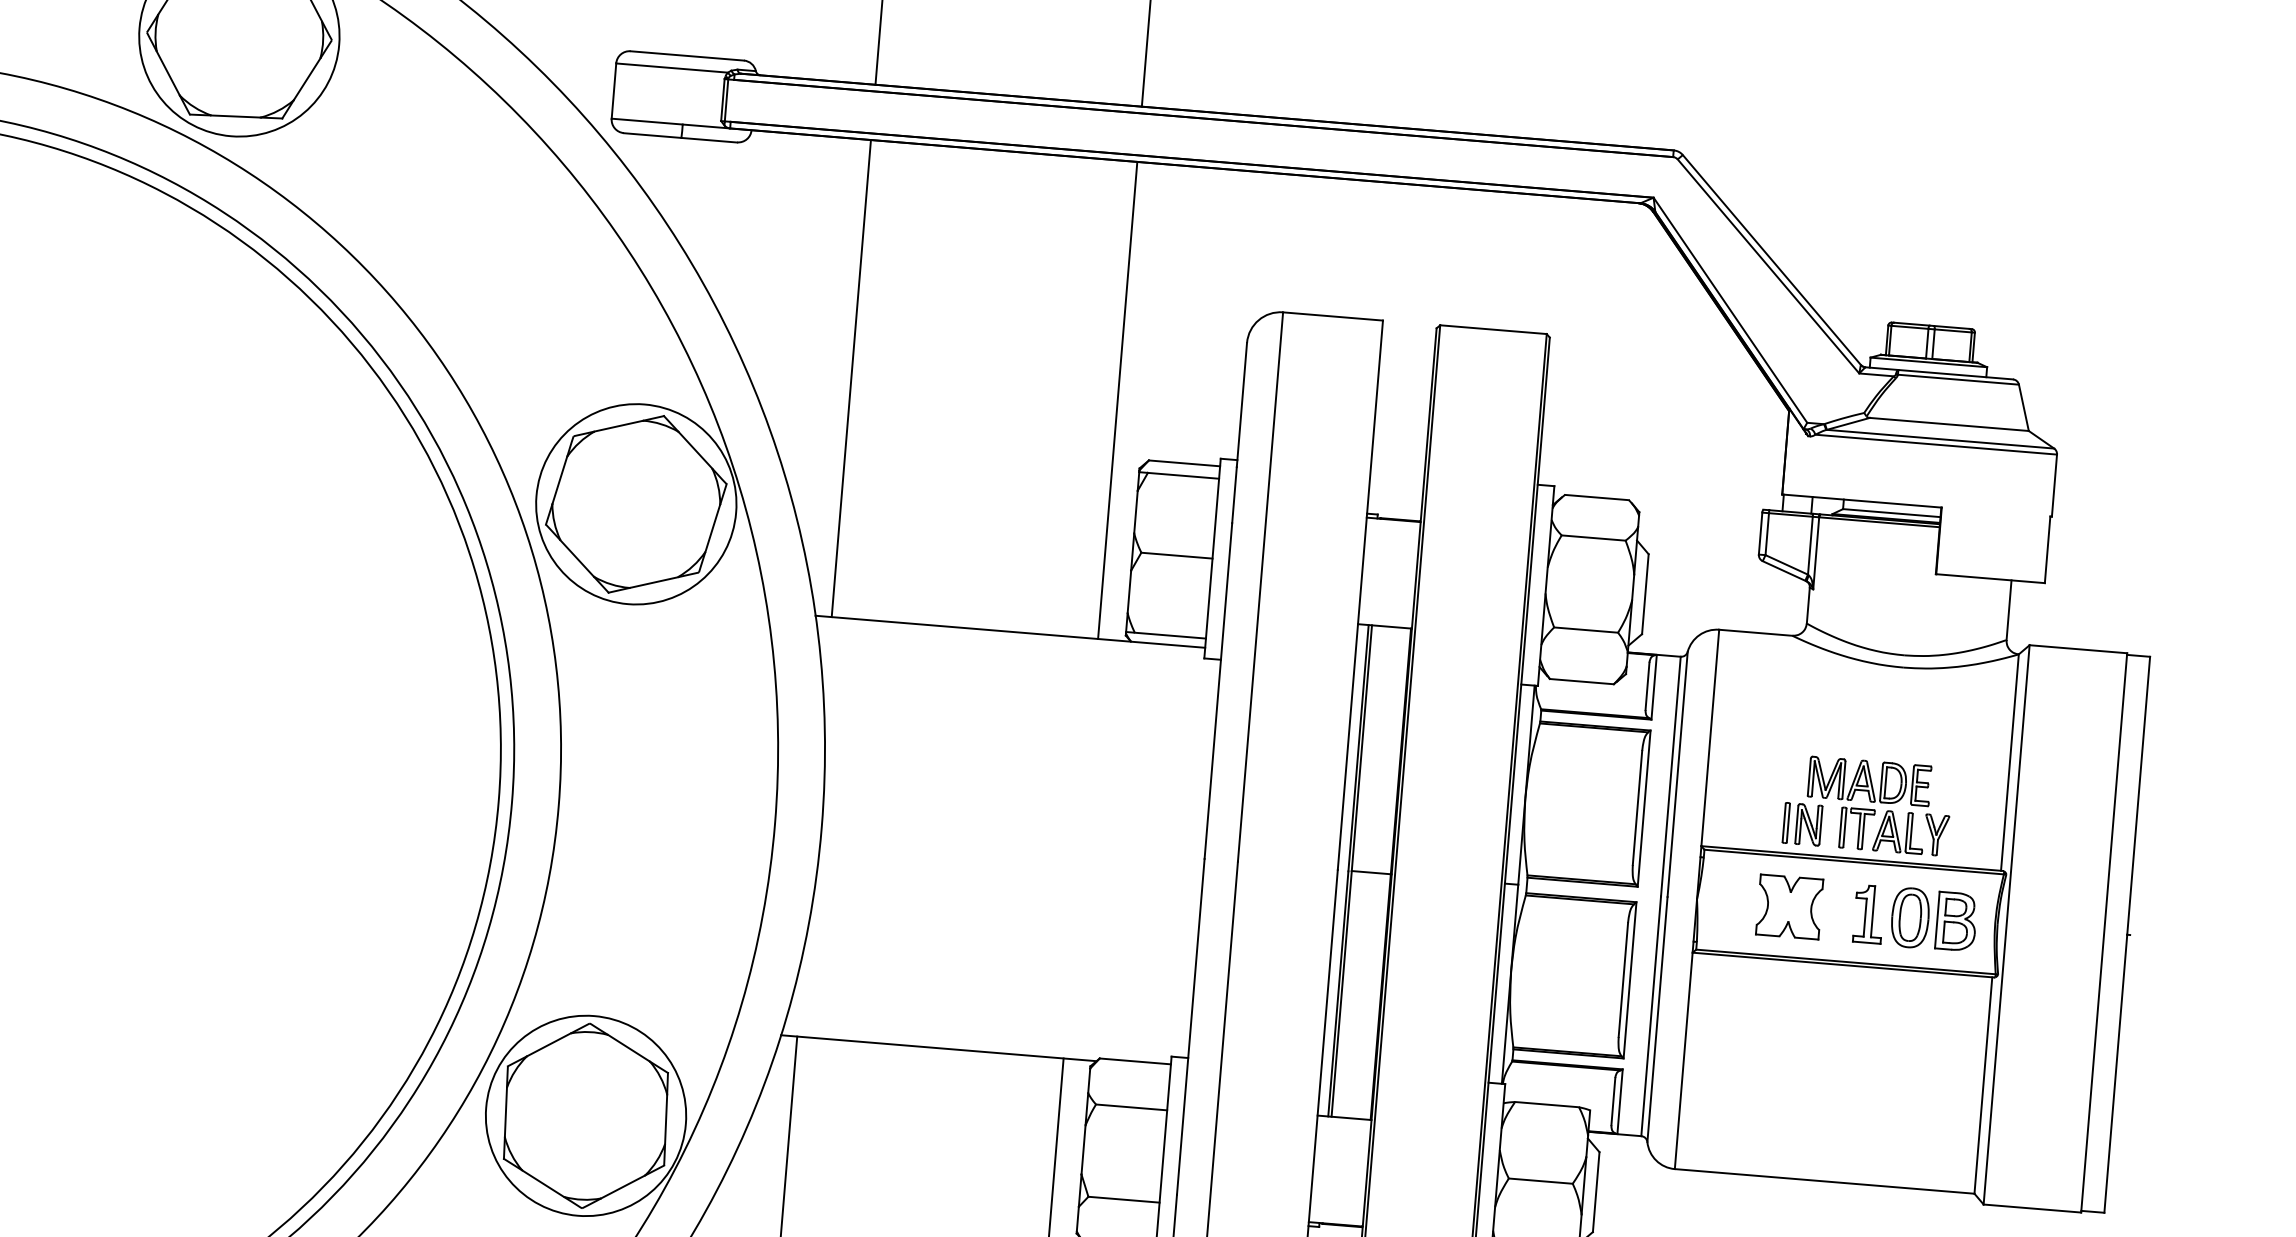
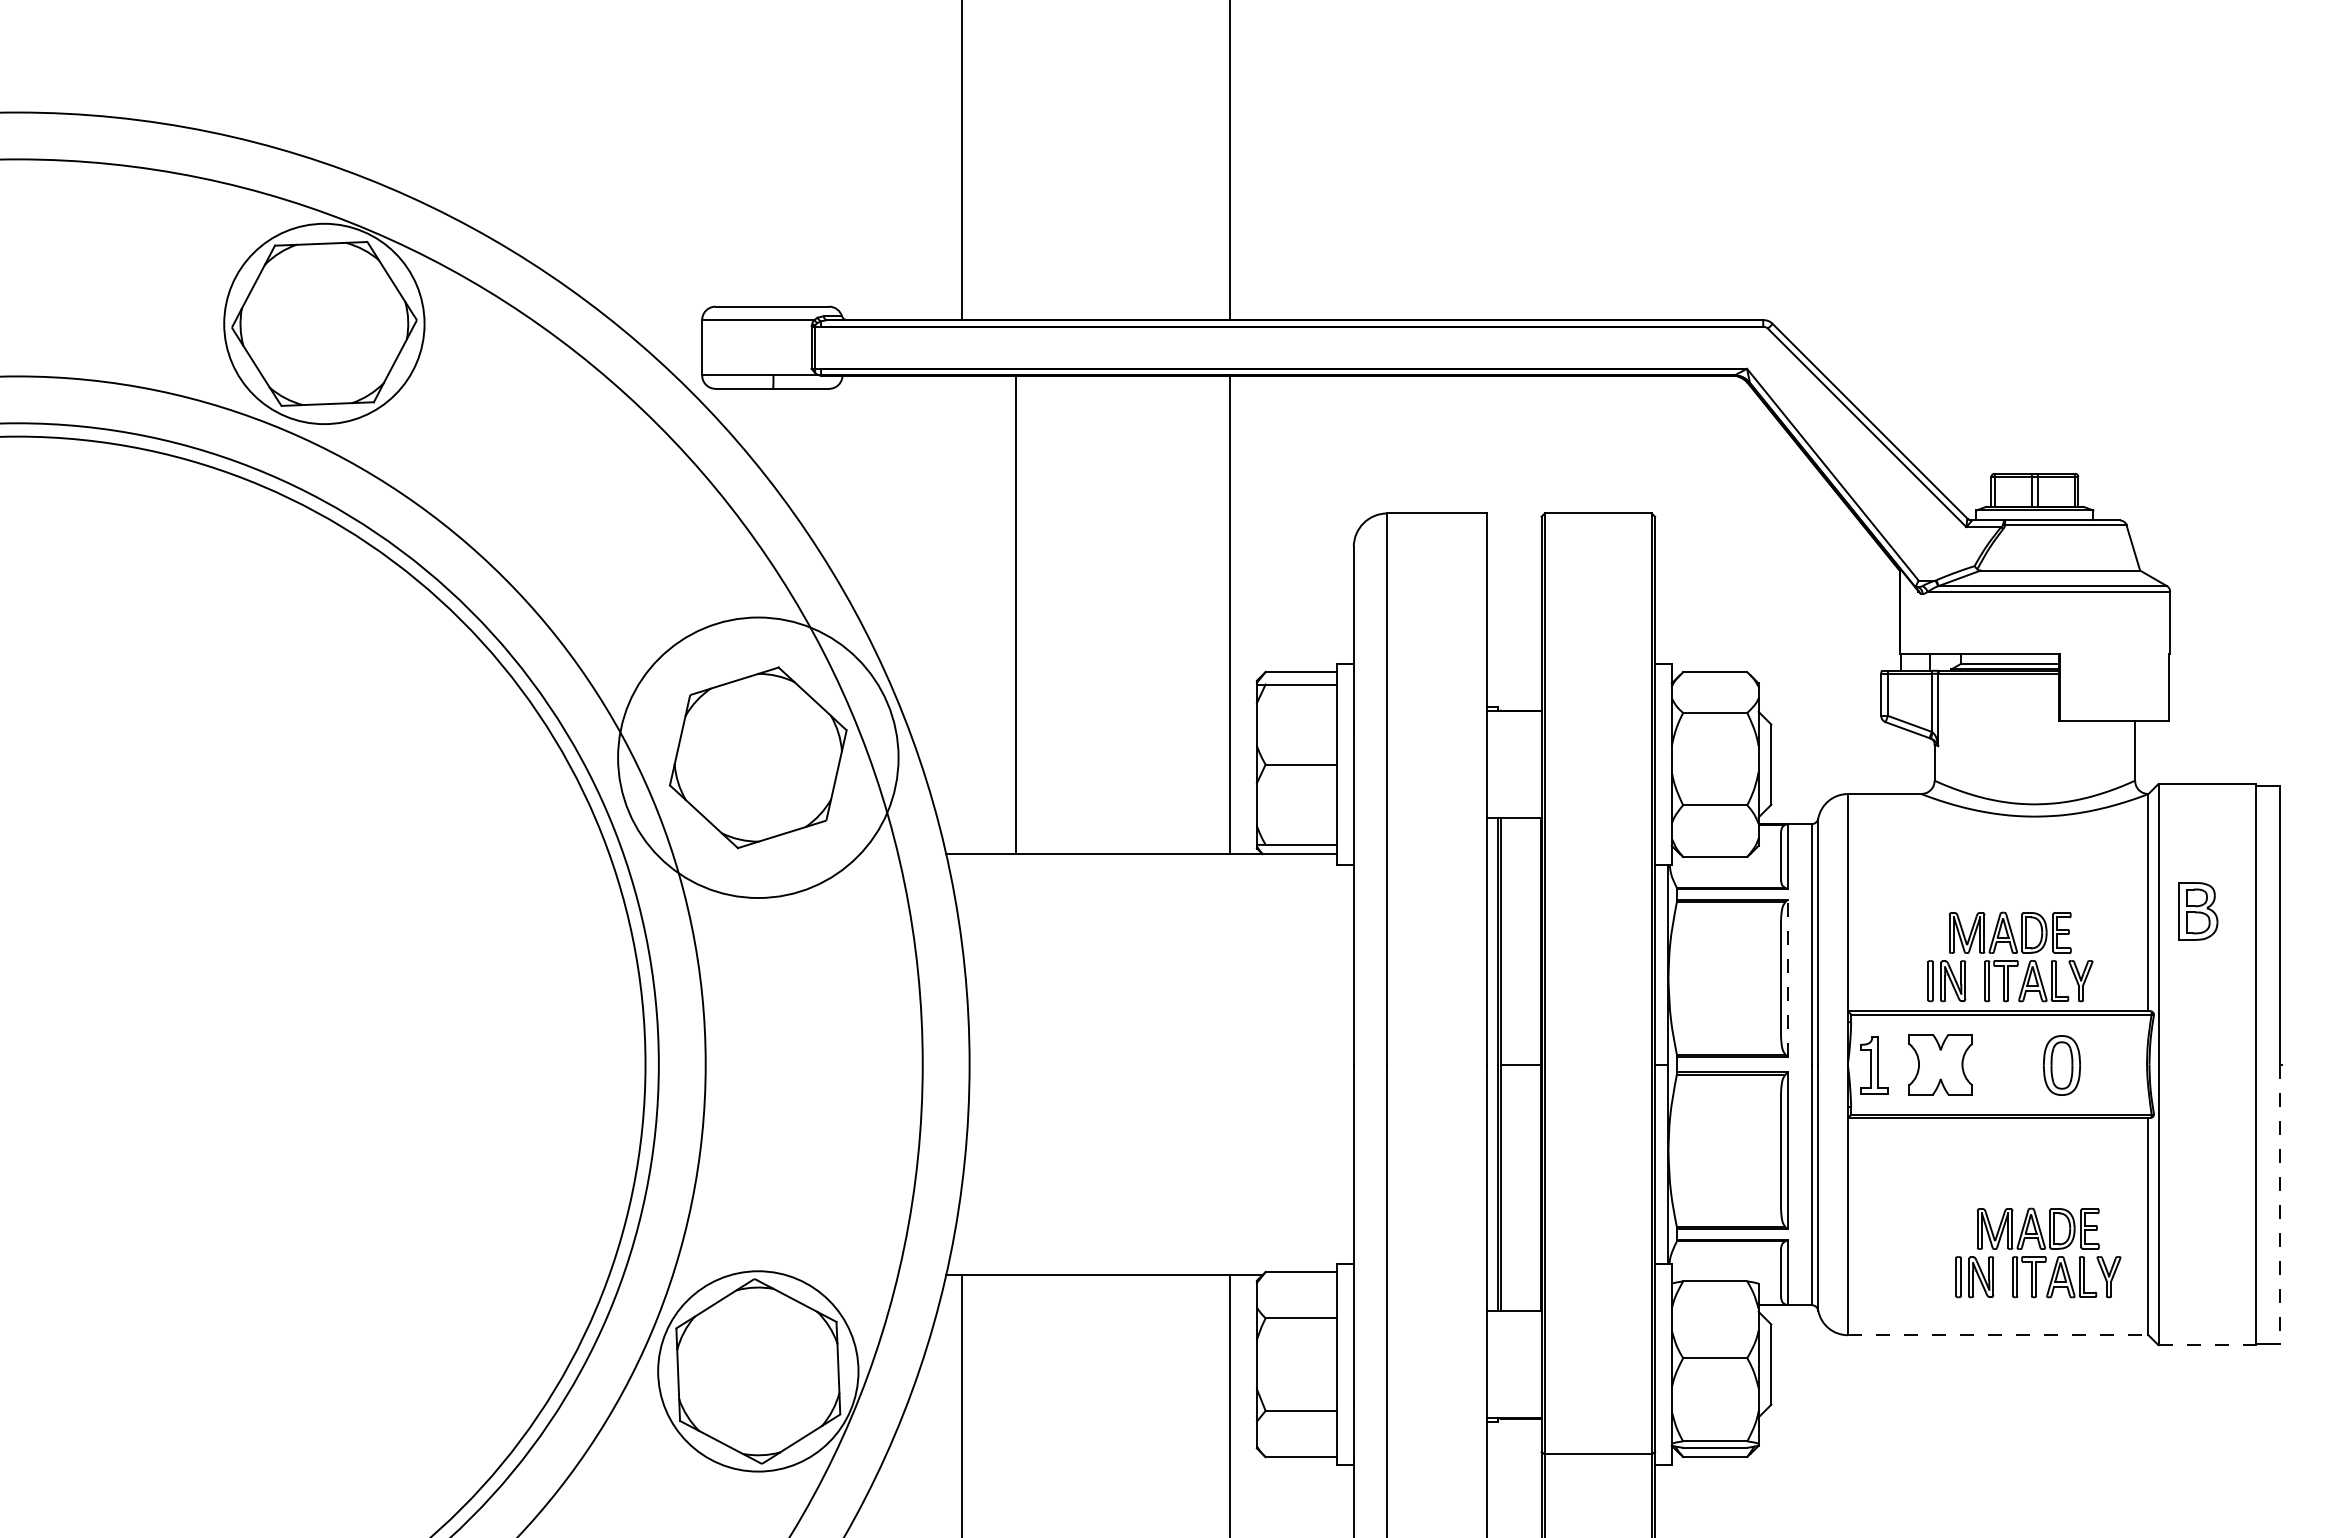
line: (851, 378) -> (1016, 614), moved
circle: (636, 504) -> (758, 757), size x1.4
line: (1643, 808) -> (1787, 978), solid -> dashed
part: (1869, 914) -> (1874, 1065), moved
part: (1956, 921) -> (2198, 911), moved
line: (2115, 1074) -> (2279, 1204), solid -> dashed
part: (1871, 1102) -> (2038, 1252), added
line: (1824, 1181) -> (1998, 1335), solid -> dashed
line: (2032, 1208) -> (2207, 1345), solid -> dashed

